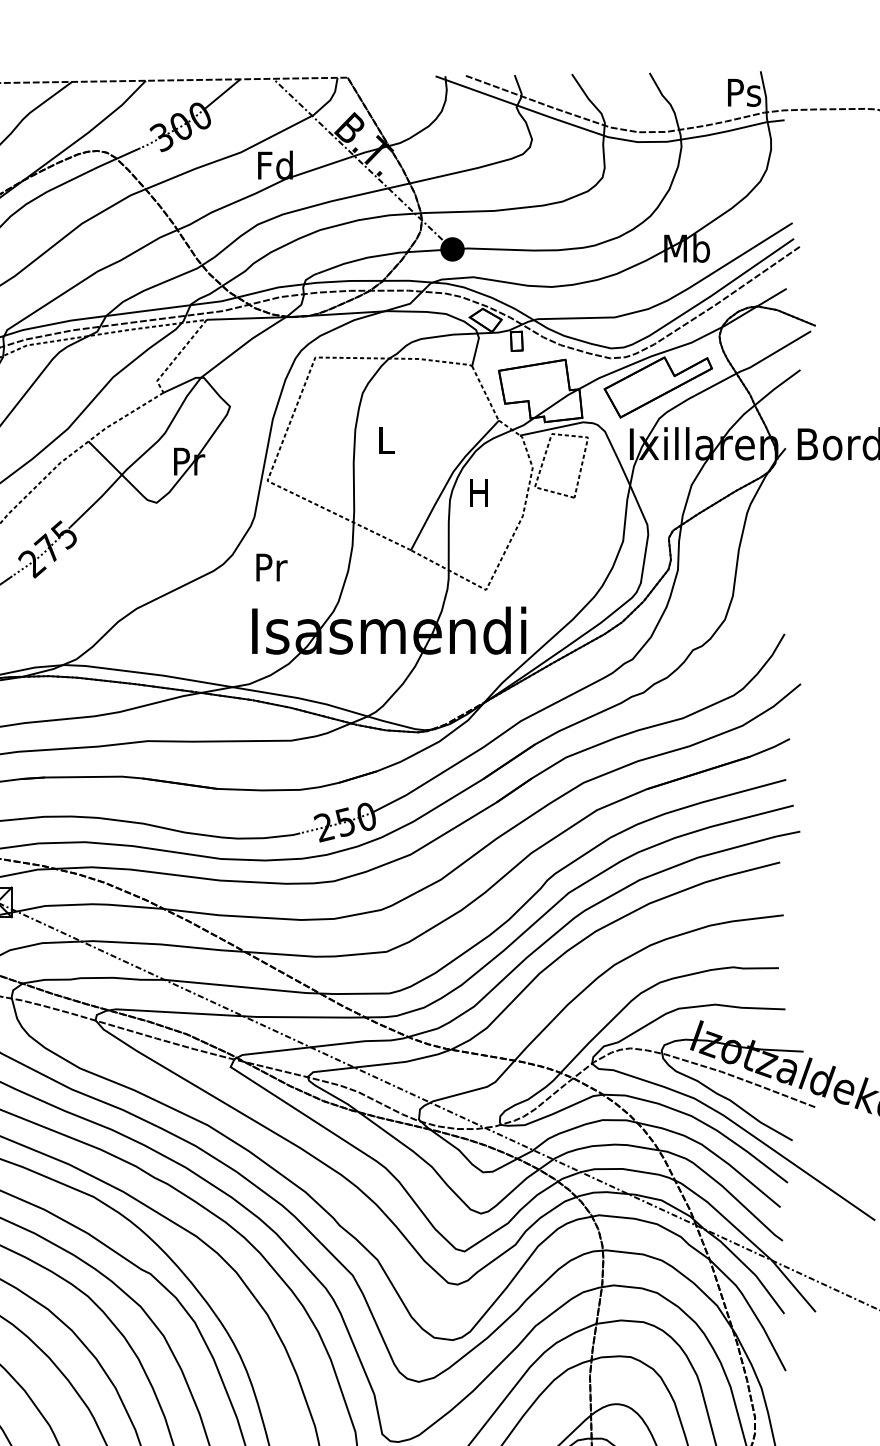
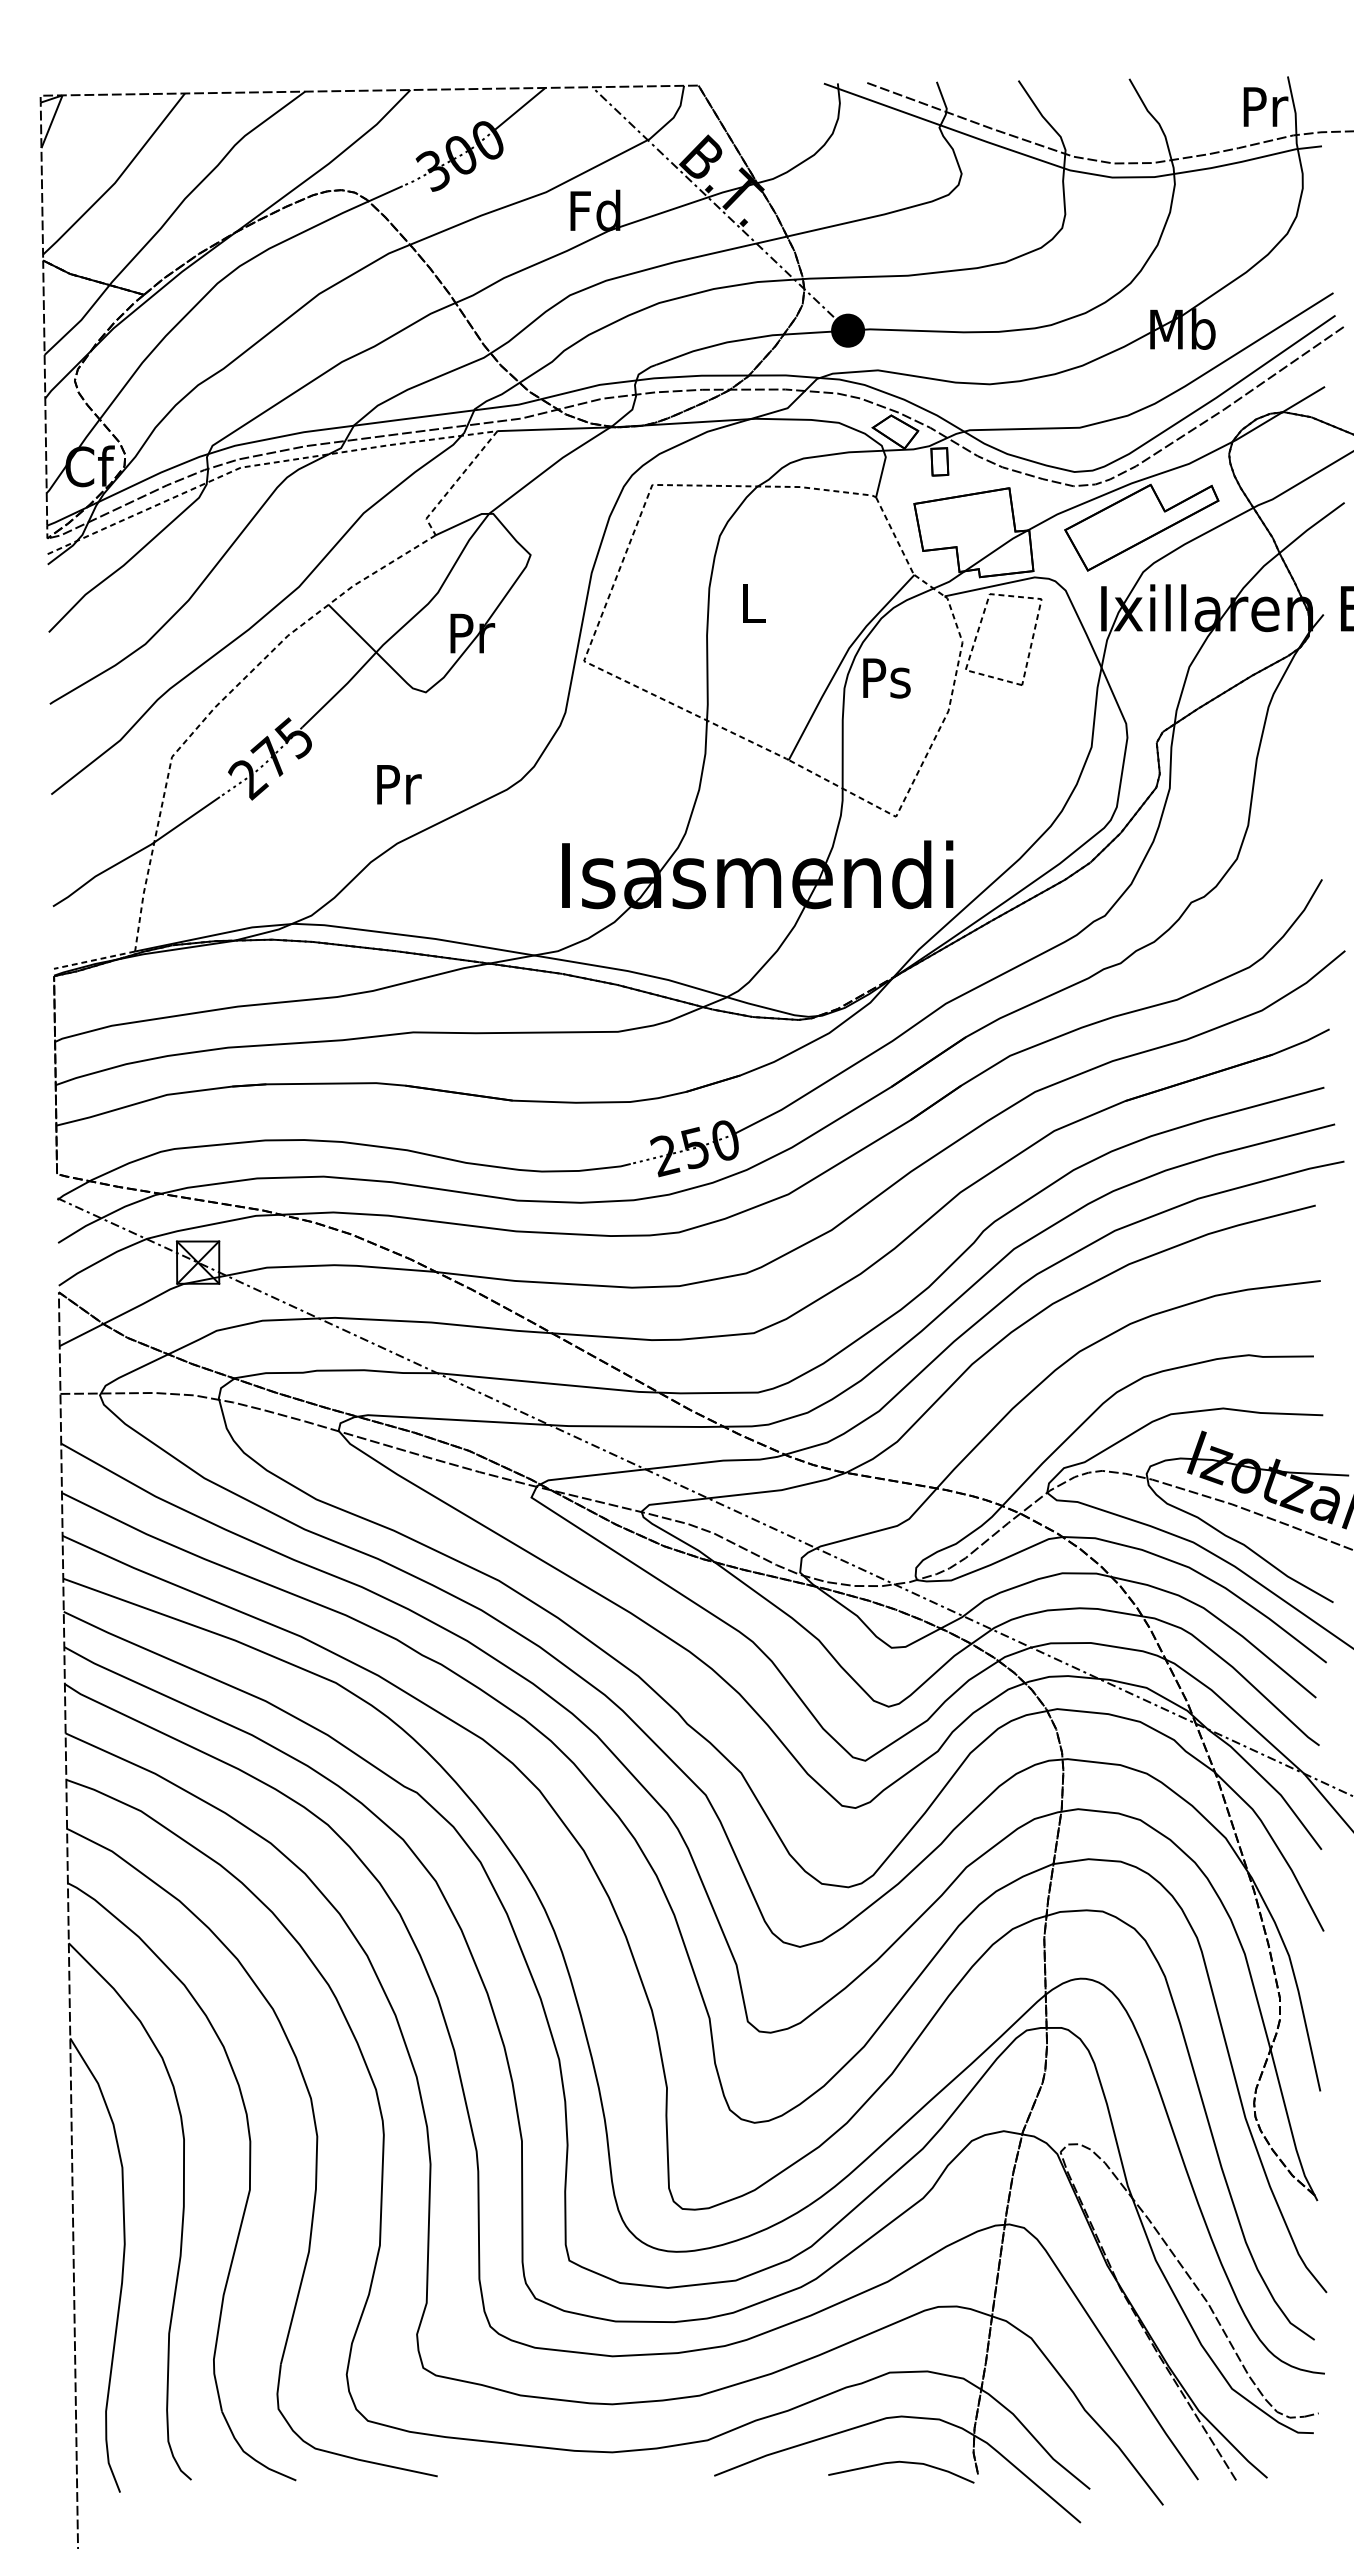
text: (744, 93) -> (1264, 107), Ps -> Pr
text: (479, 493) -> (886, 678), H -> Ps
text: (272, 567) -> (399, 784), moved

